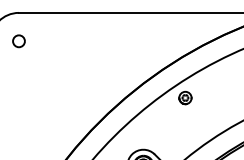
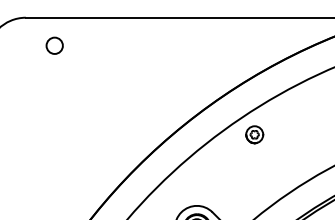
circle: (18, 41) -> (54, 46), moved

